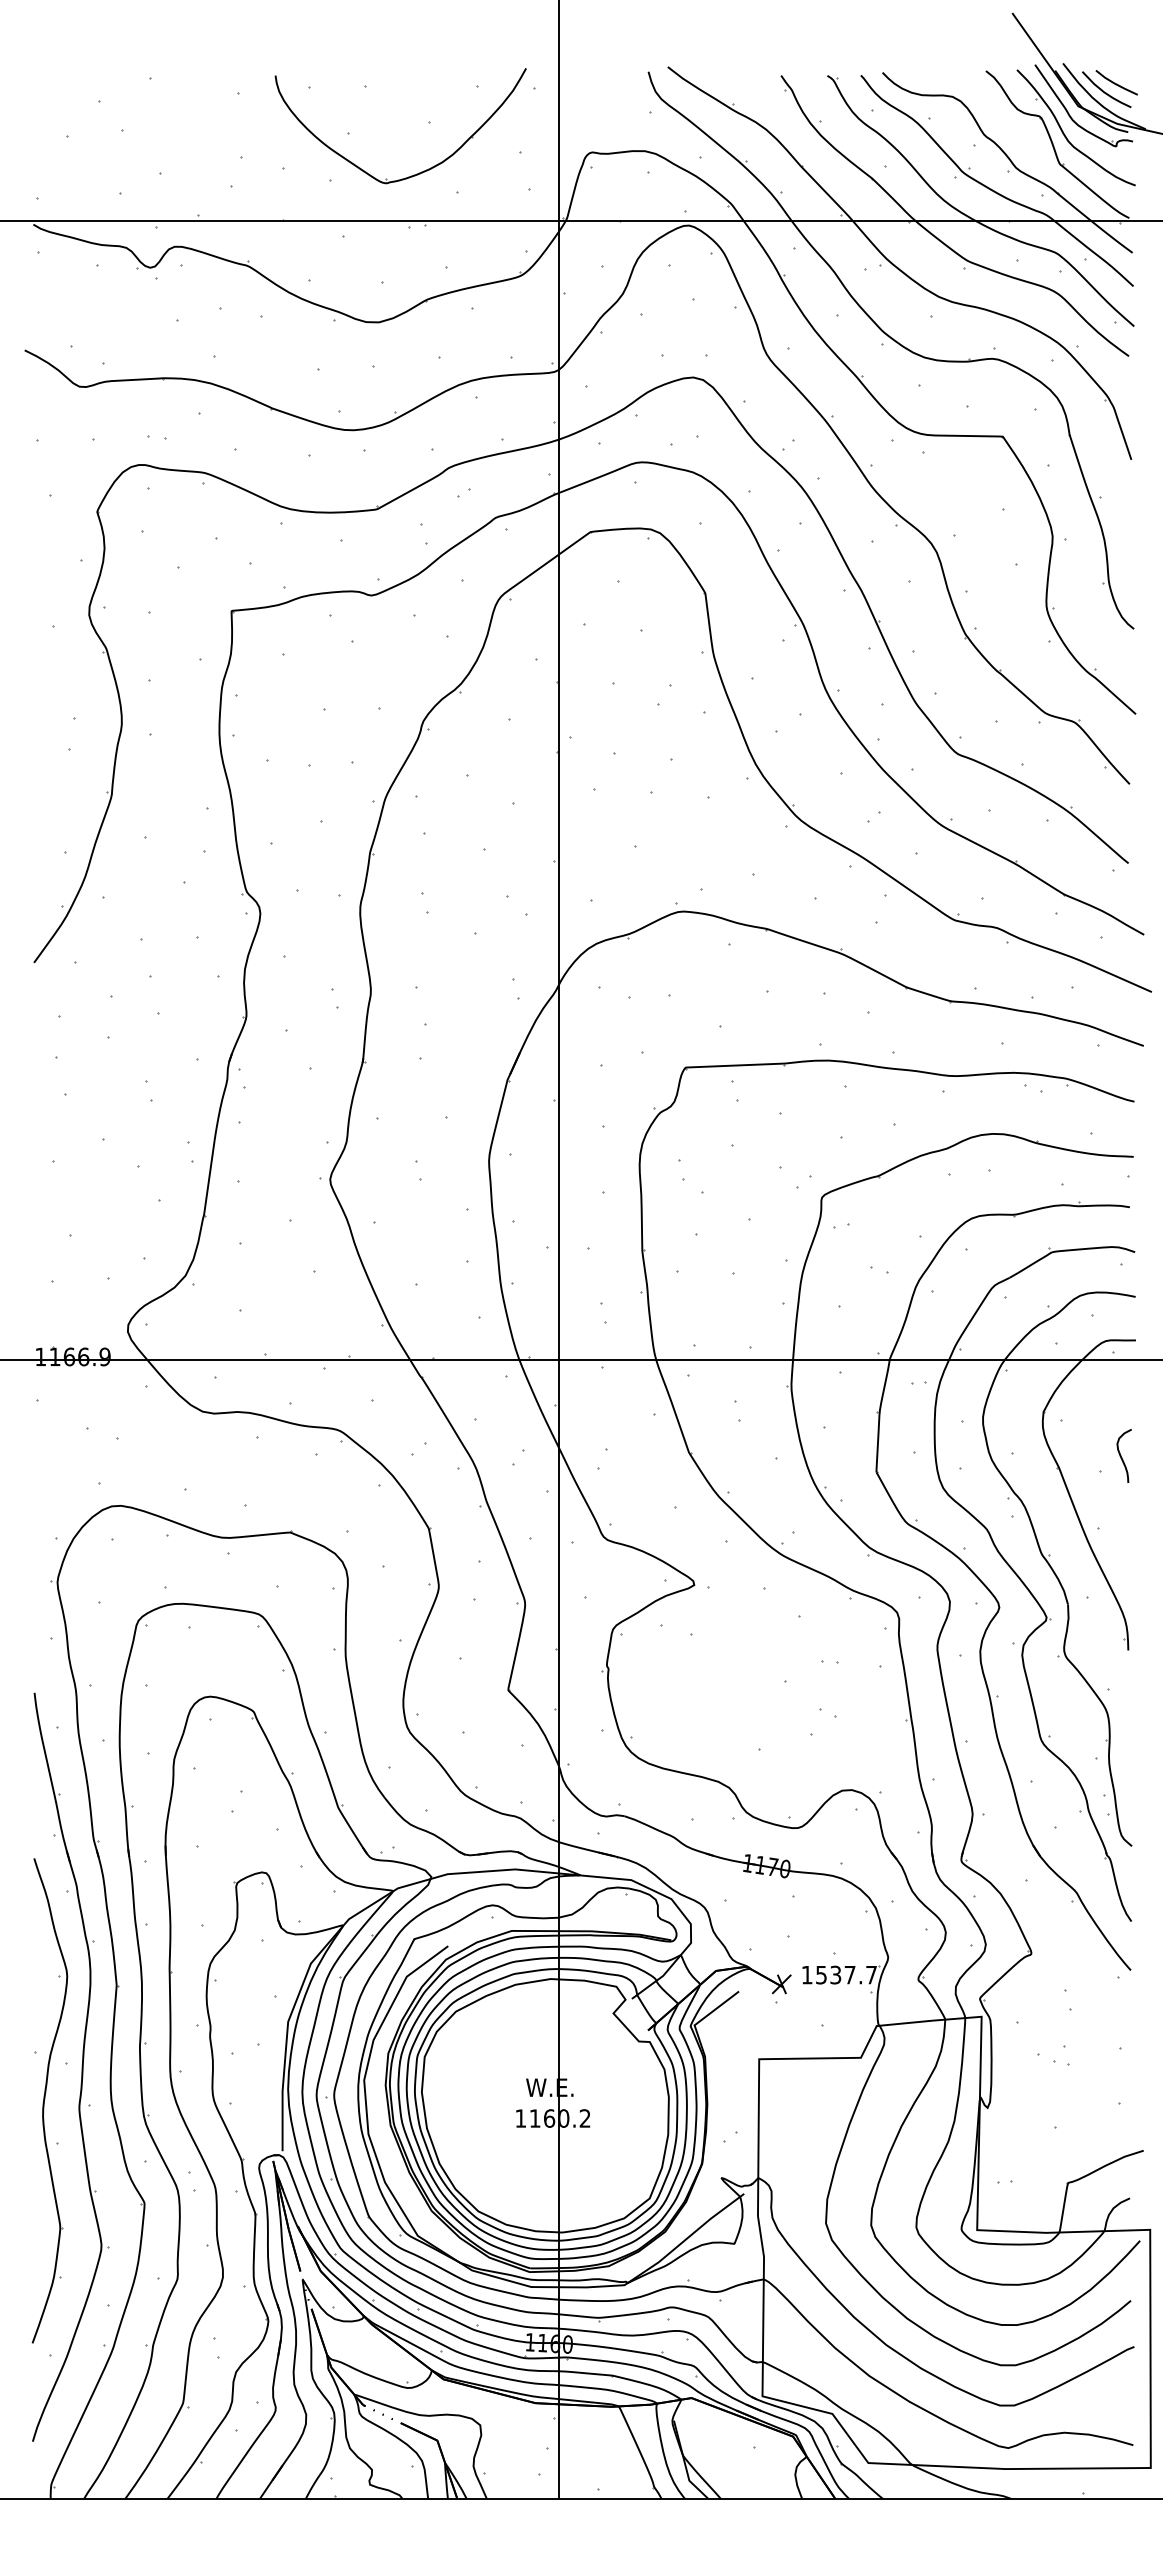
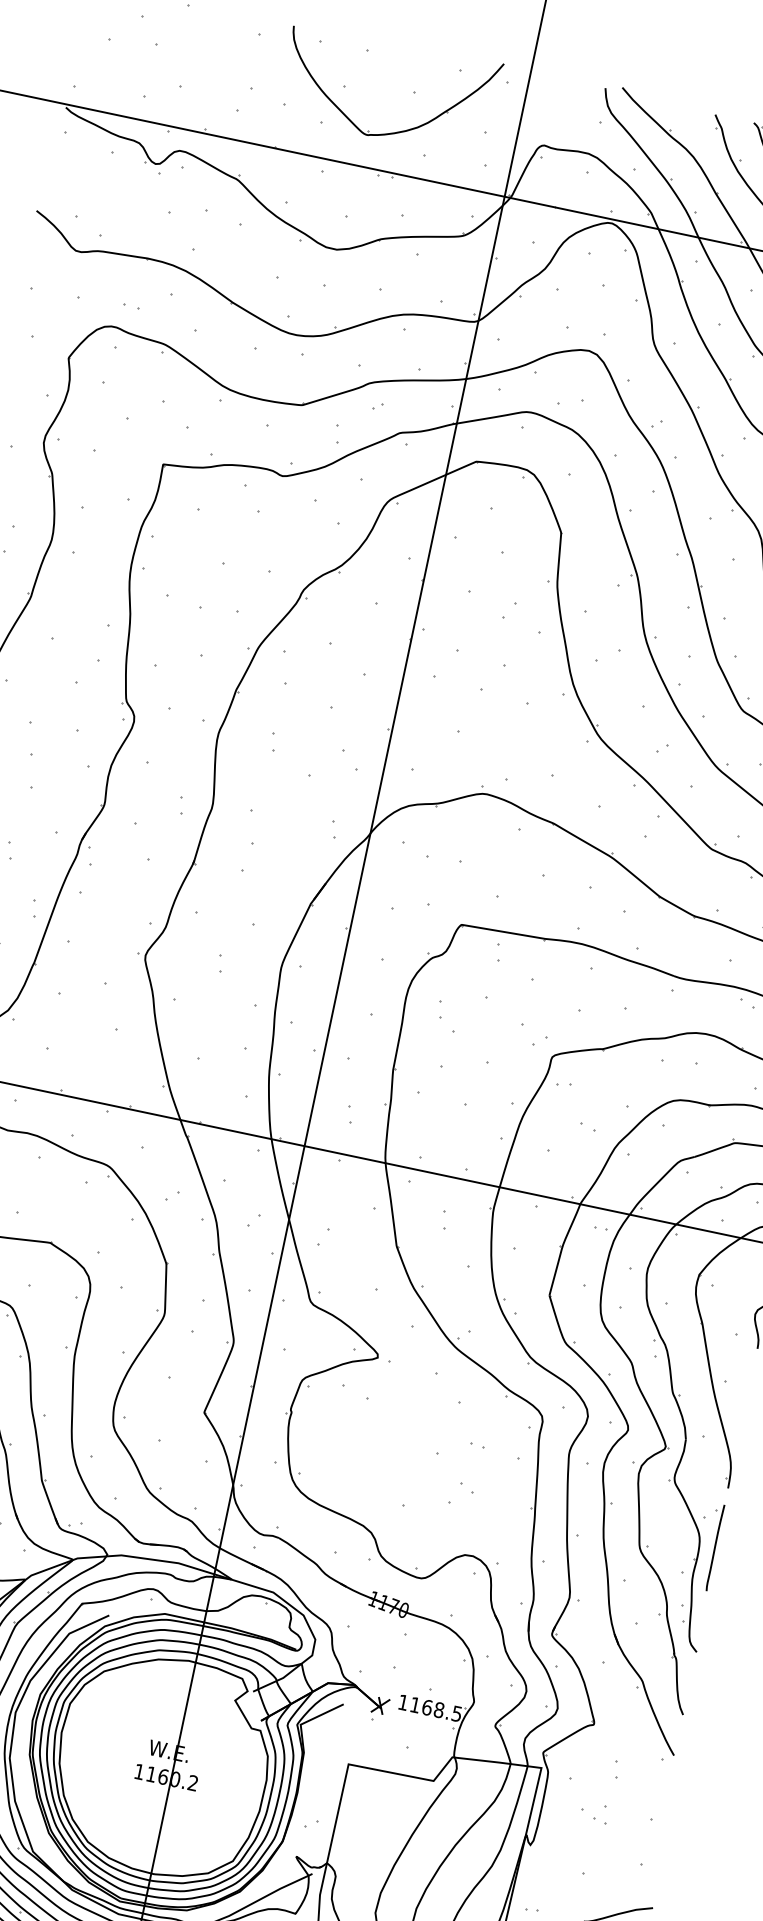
part: (1123, 1721) -> (711, 1546), added
text: (846, 1974) -> (436, 1709), 1537.7 -> 1168.5

